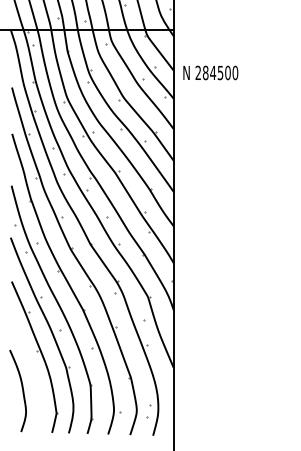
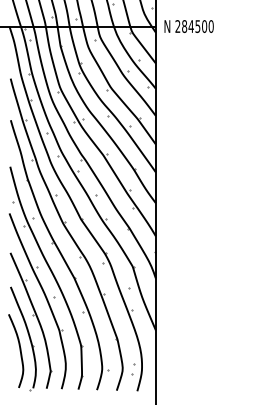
text: (210, 72) -> (188, 26), moved
part: (26, 376) -> (23, 338), added

